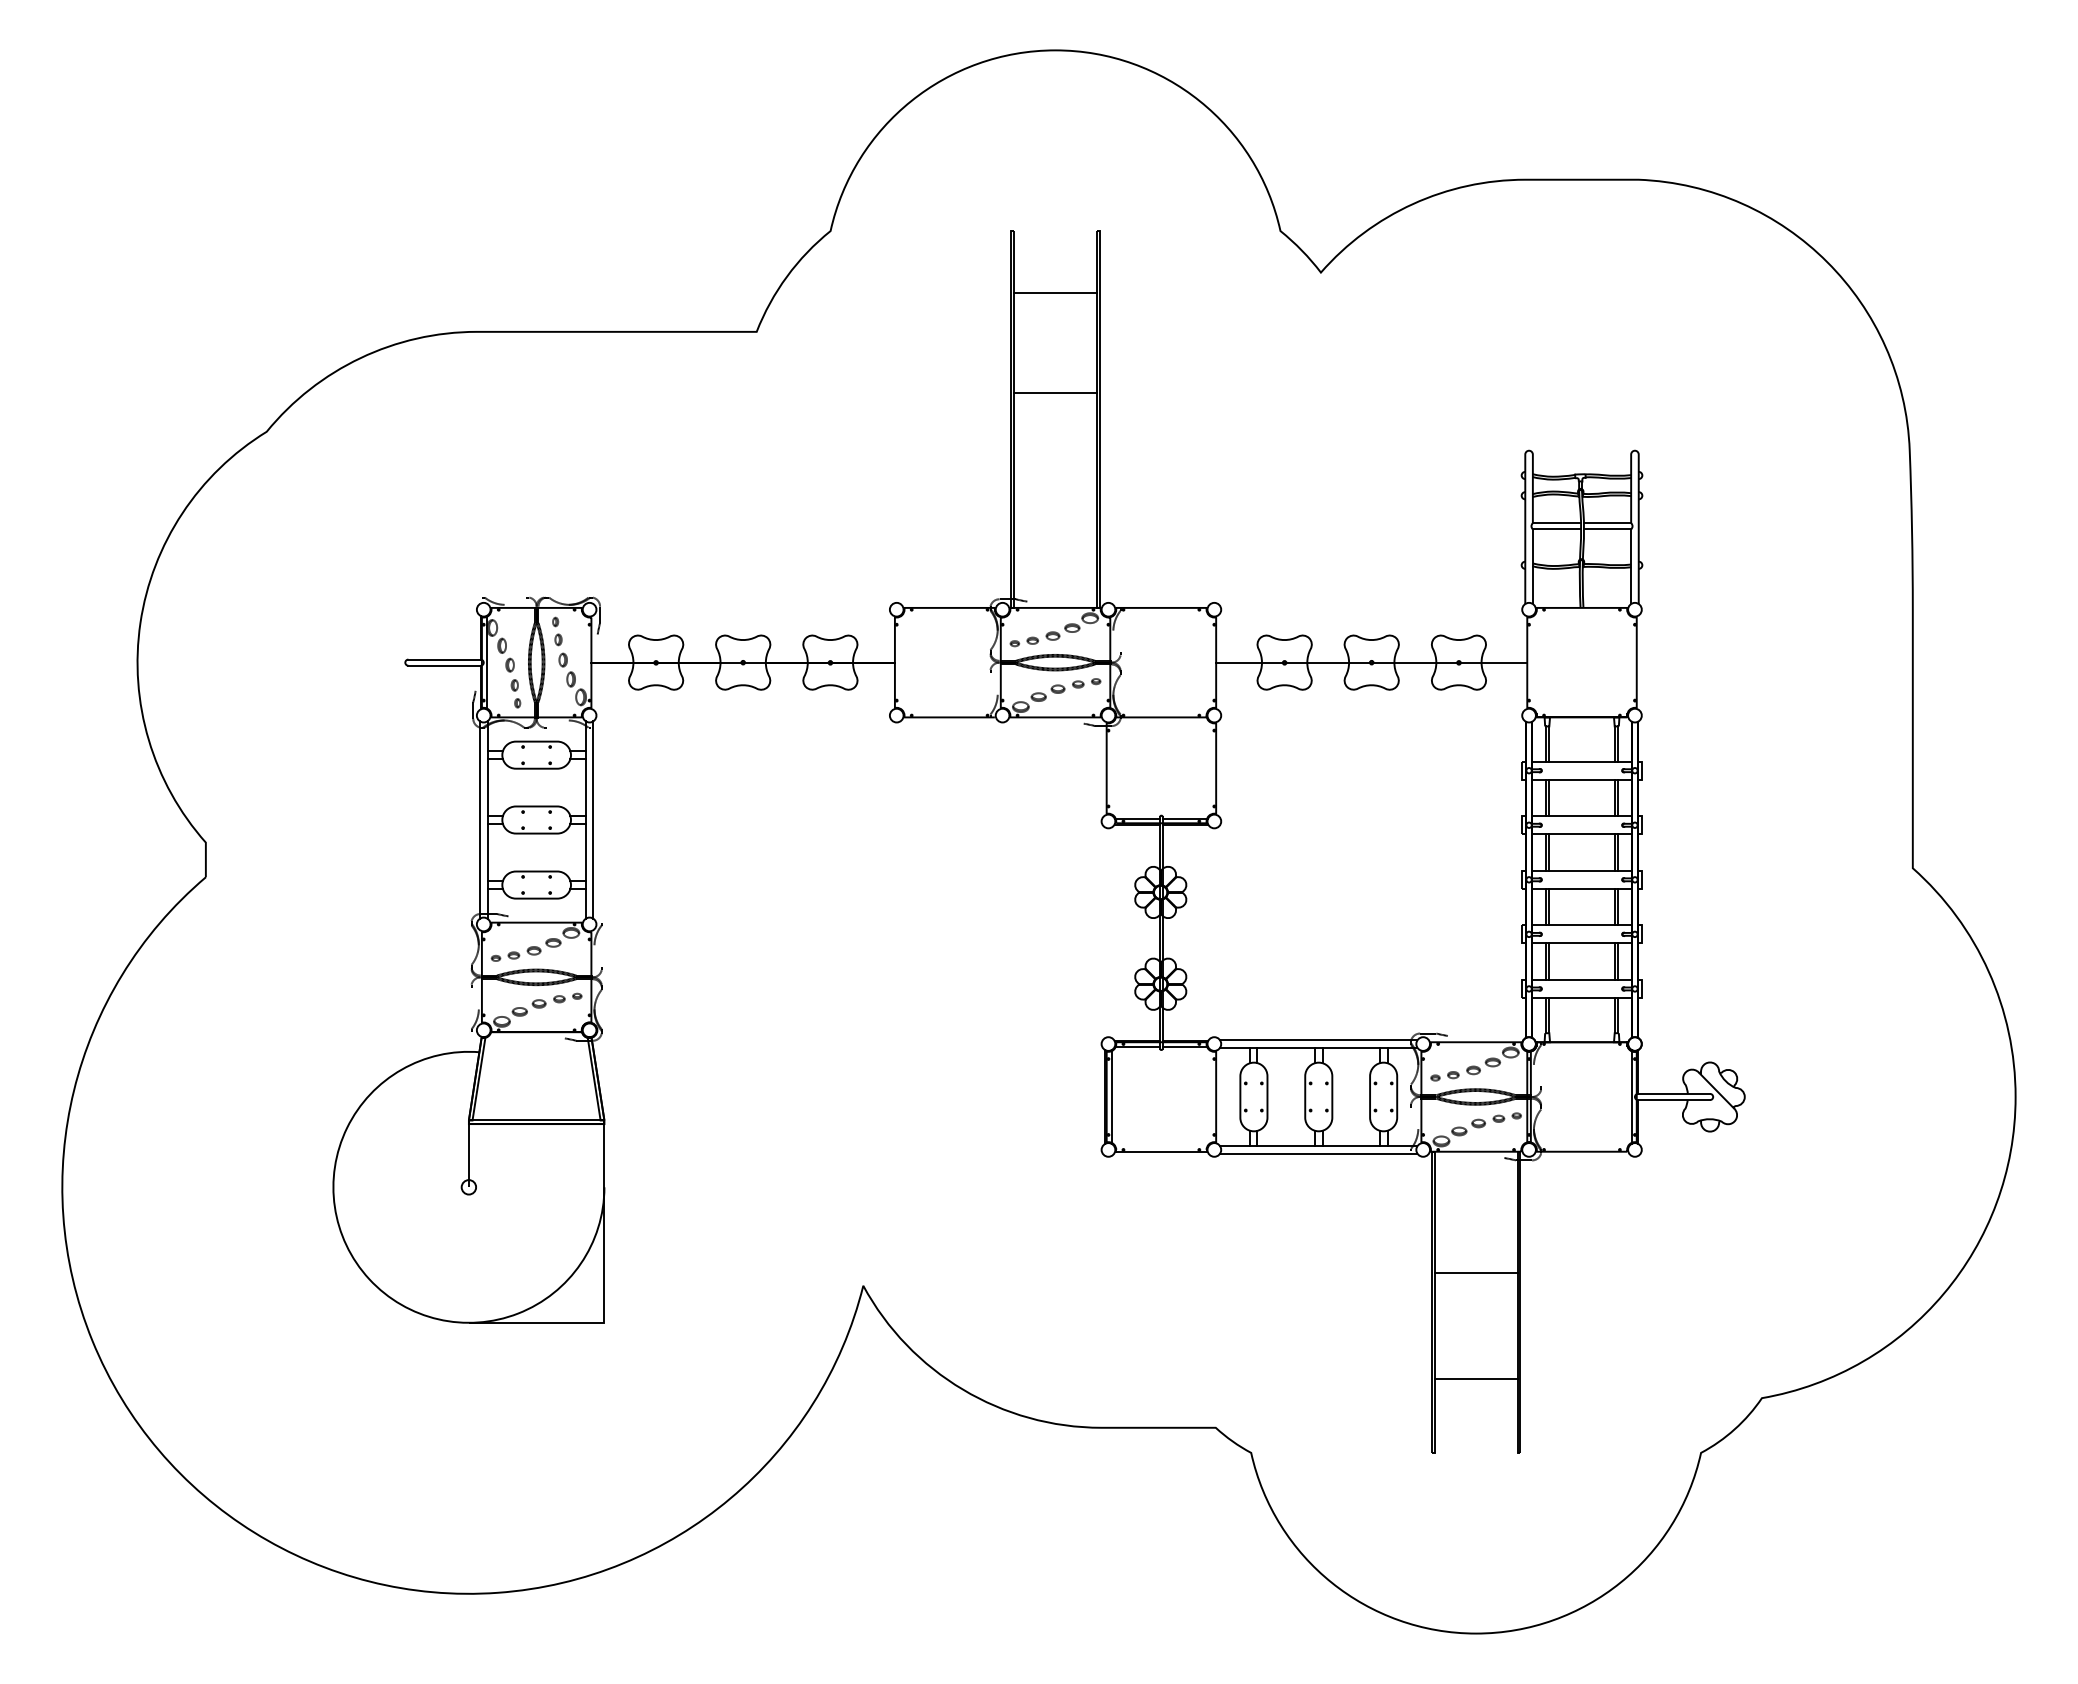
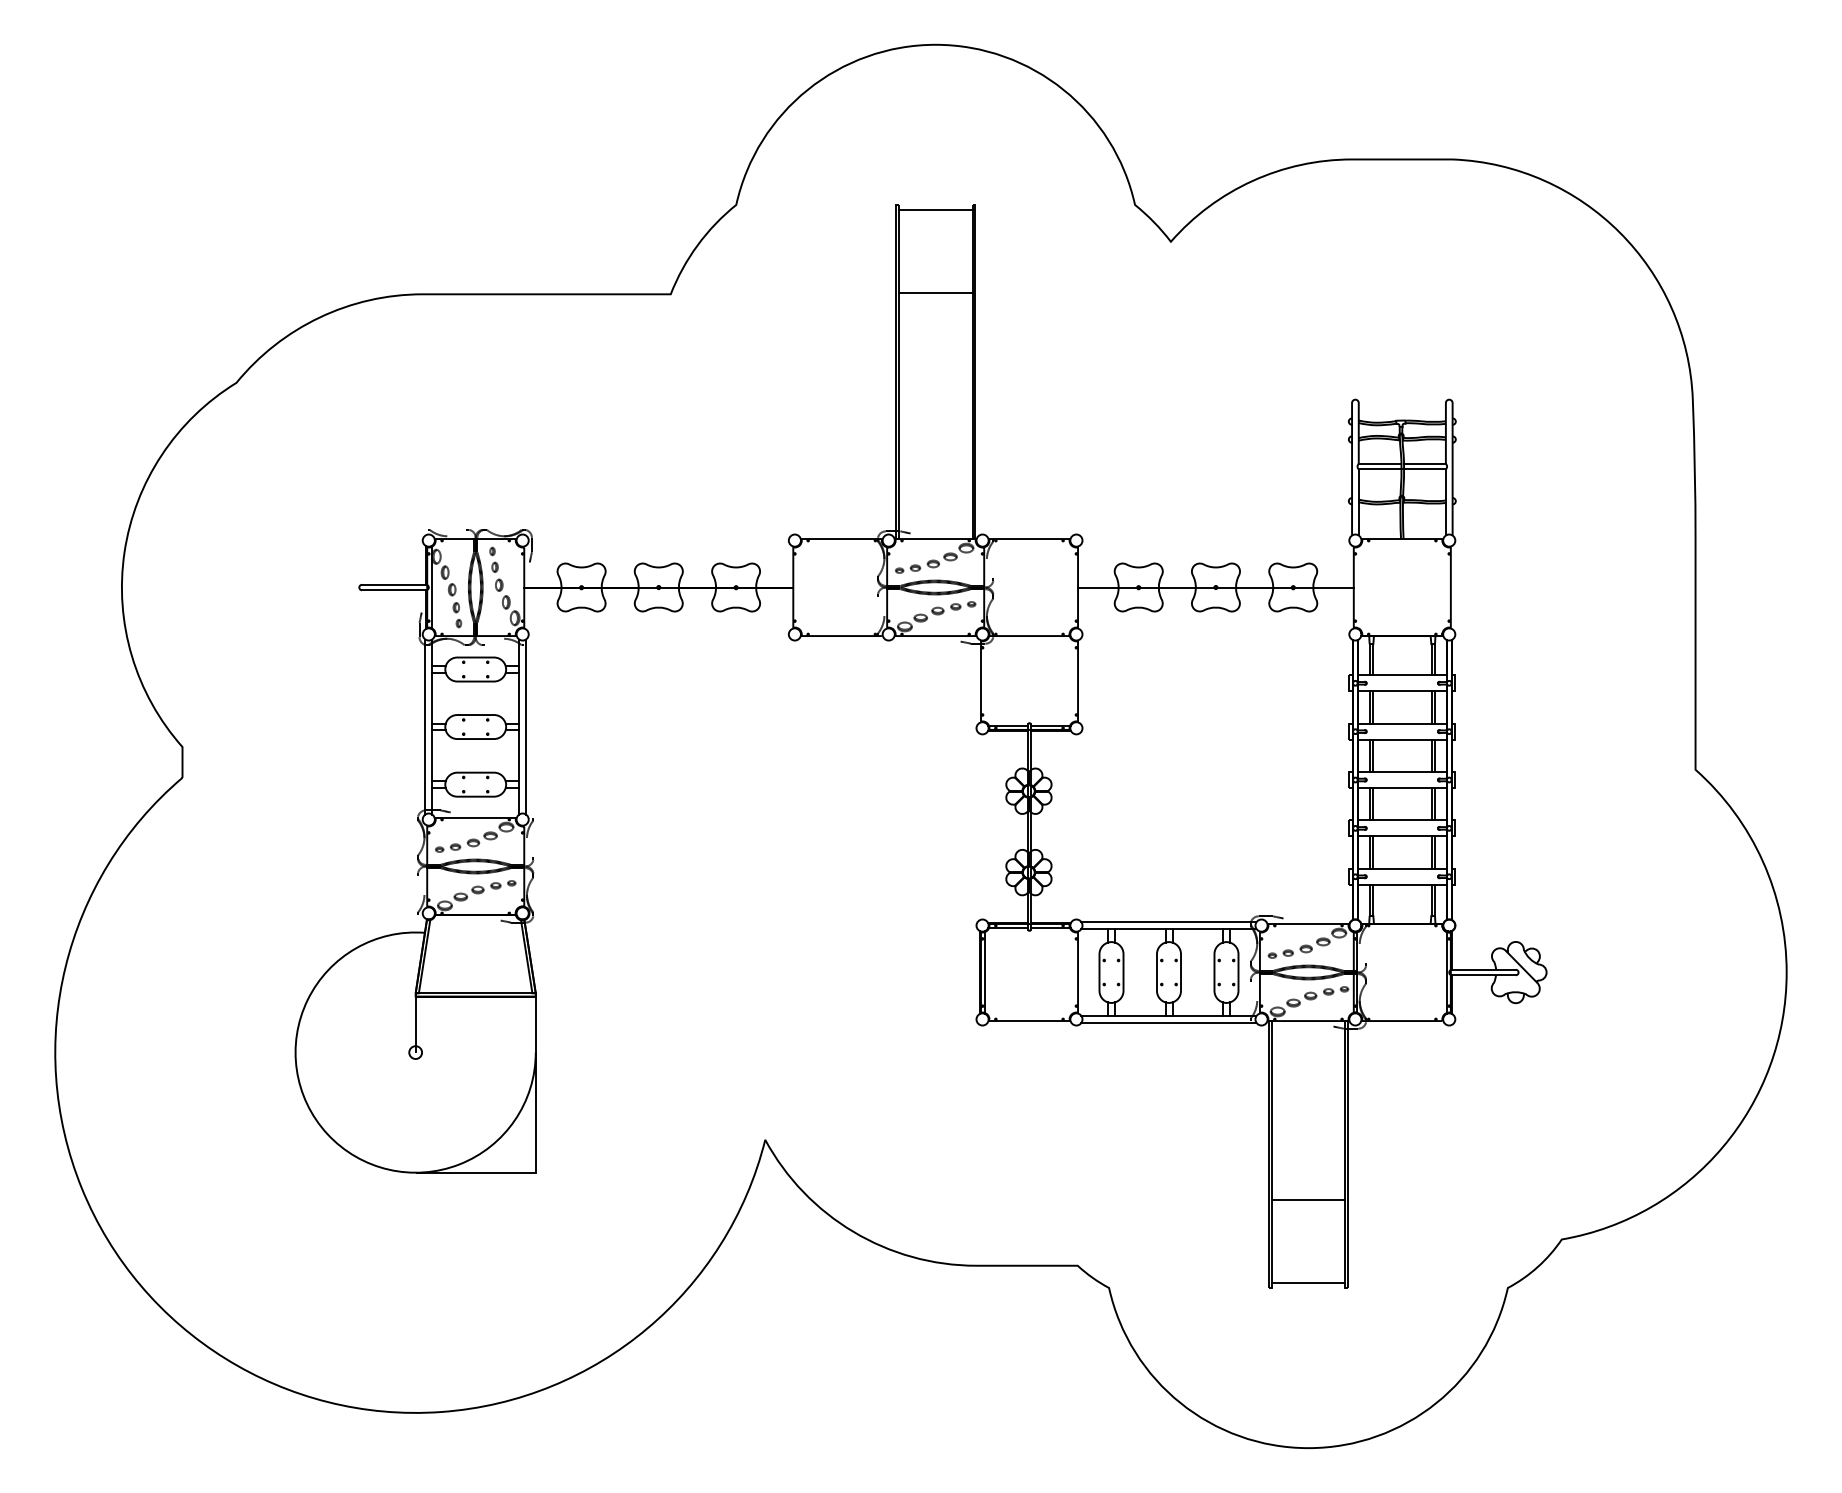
line: (1055, 292) -> (935, 209), moved
line: (1055, 393) -> (935, 293), moved
line: (1475, 1272) -> (1307, 1199), moved
line: (1475, 1379) -> (1307, 1283), moved

